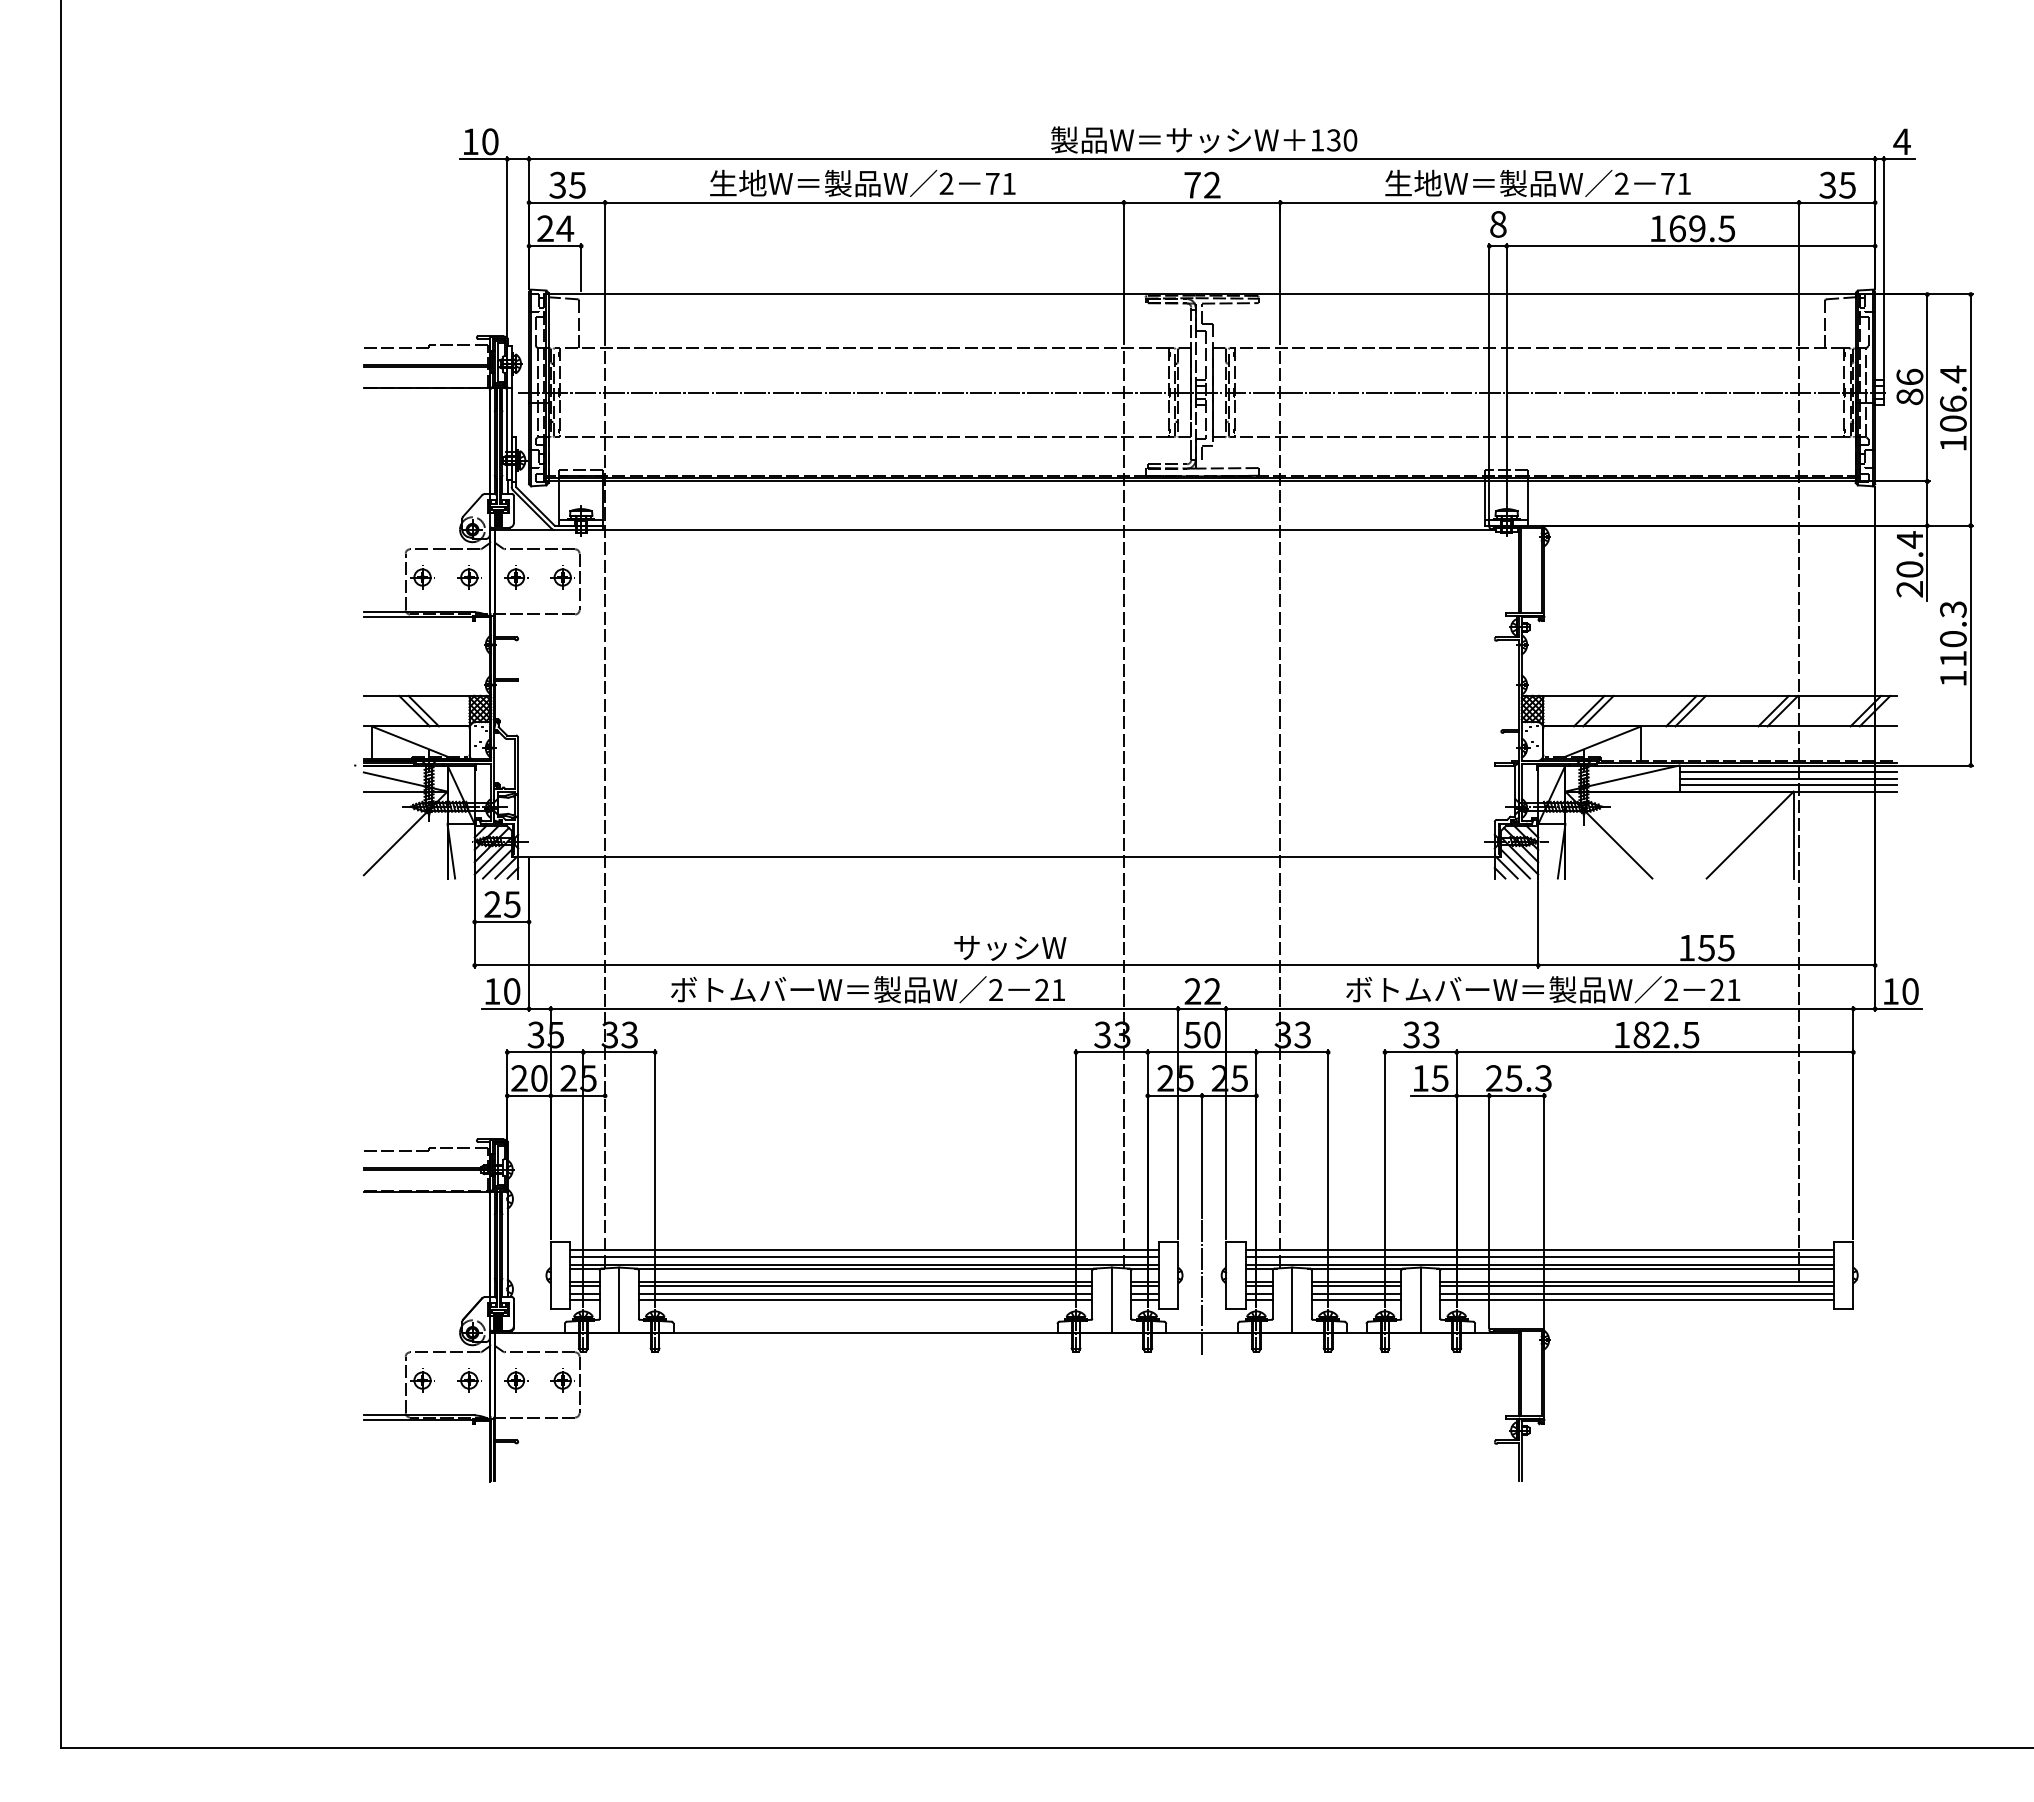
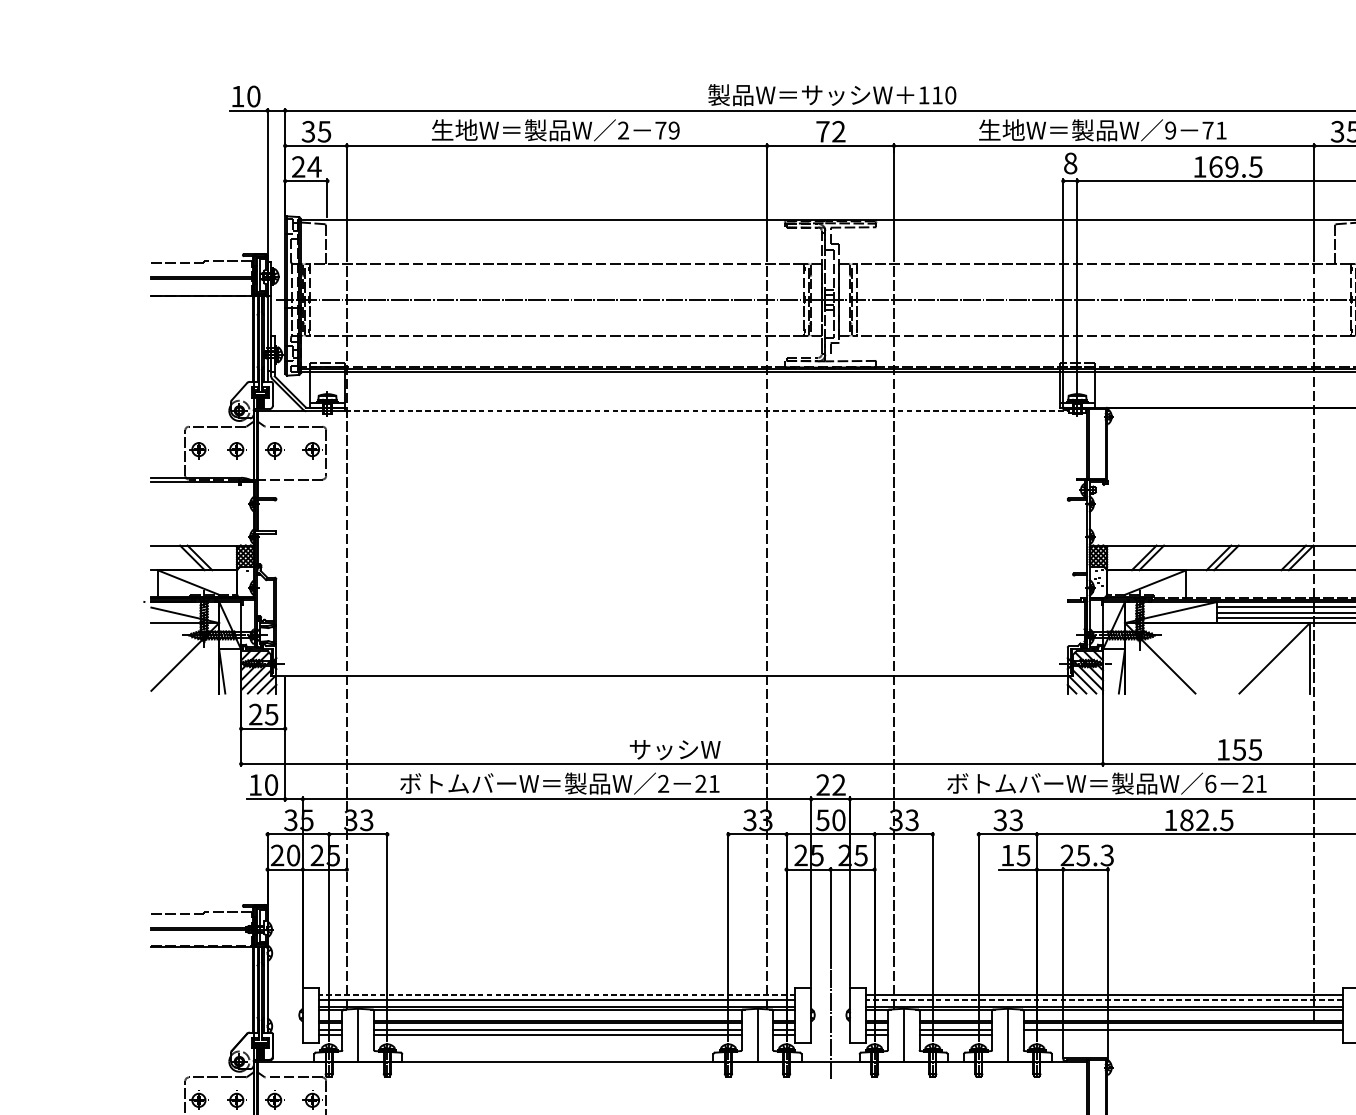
text: (1333, 140) -> (937, 95), 130 -> 110
text: (1008, 183) -> (673, 130), 71 -> 79
text: (1621, 184) -> (1170, 131), 2 -> 9
line: (1049, 529) -> (706, 410), solid -> dashed
text: (1671, 989) -> (1210, 783), 2 -> 6
line: (864, 1250) -> (557, 994), solid -> dashed
line: (1539, 1256) -> (1103, 999), solid -> dashed
line: (1636, 1300) -> (1182, 1035), removed

